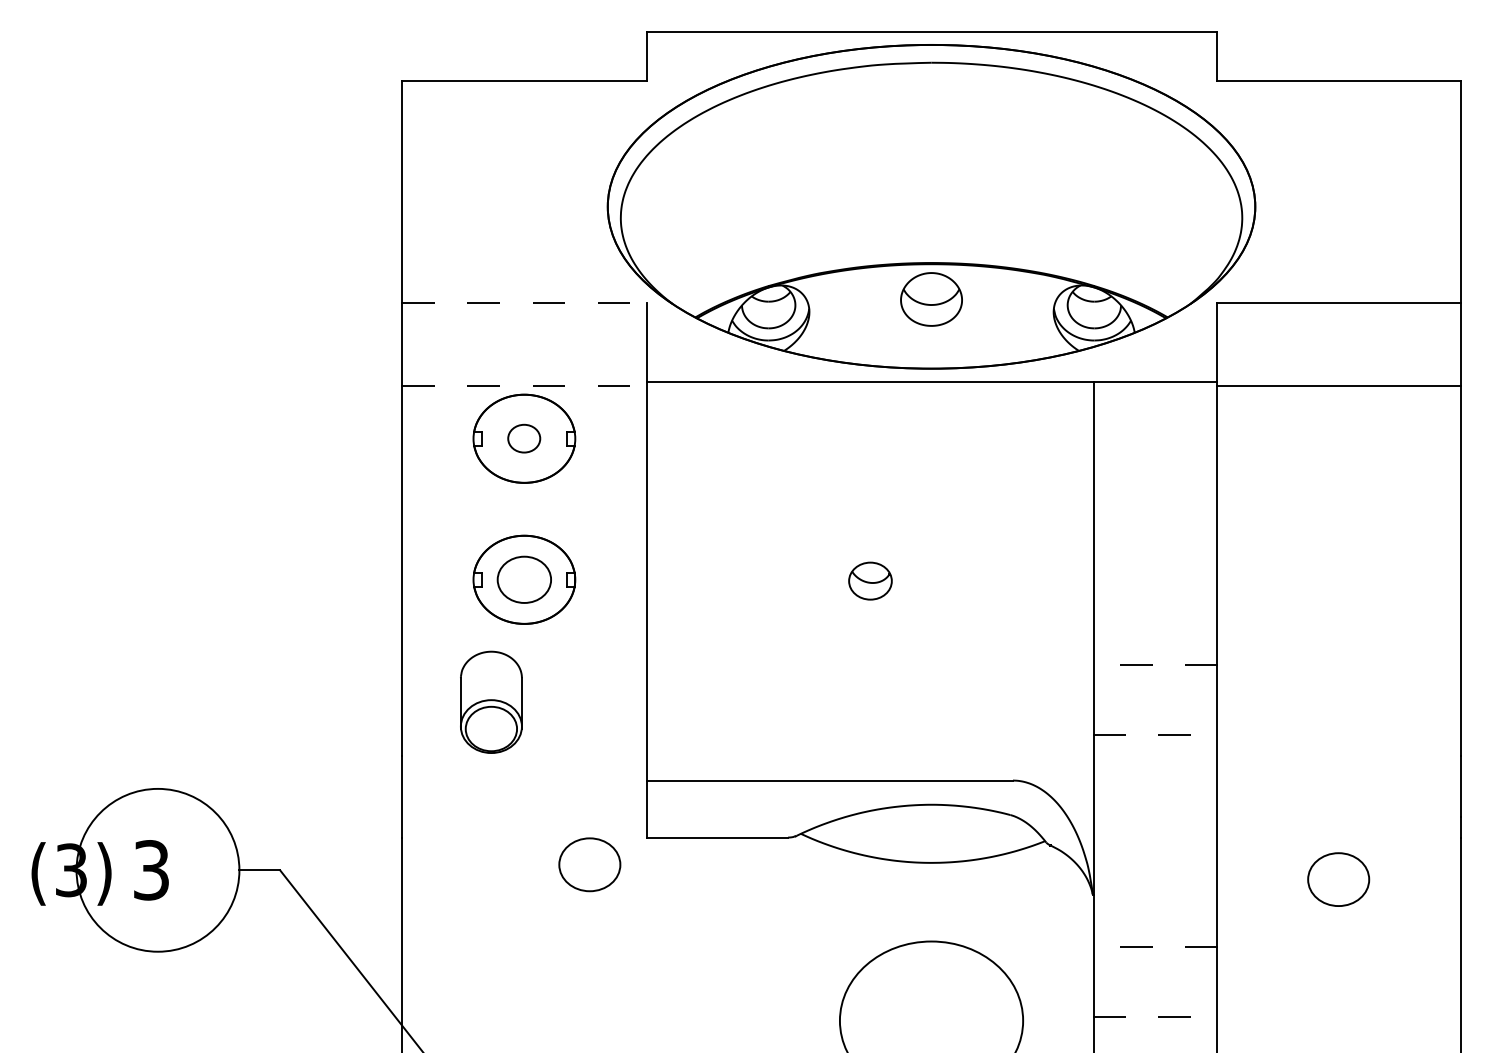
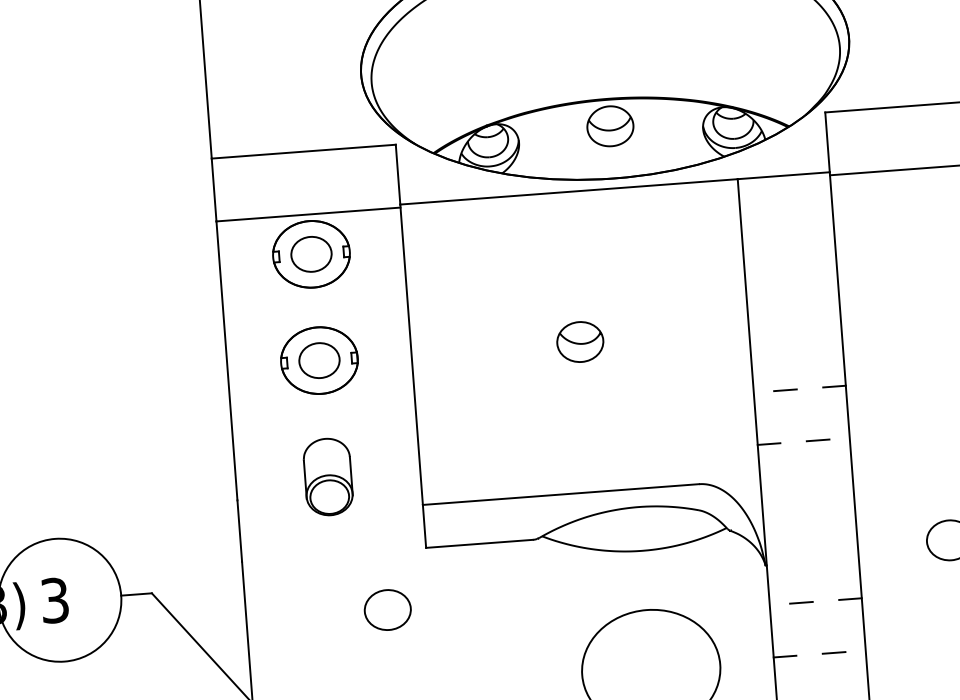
line: (524, 302) -> (303, 151), dashed -> solid
line: (524, 385) -> (308, 214), dashed -> solid
part: (523, 438) -> (310, 254), size x1.67
part: (870, 580) -> (580, 341), size x1.43
part: (491, 701) -> (328, 476), moved
part: (589, 864) -> (387, 609), moved

